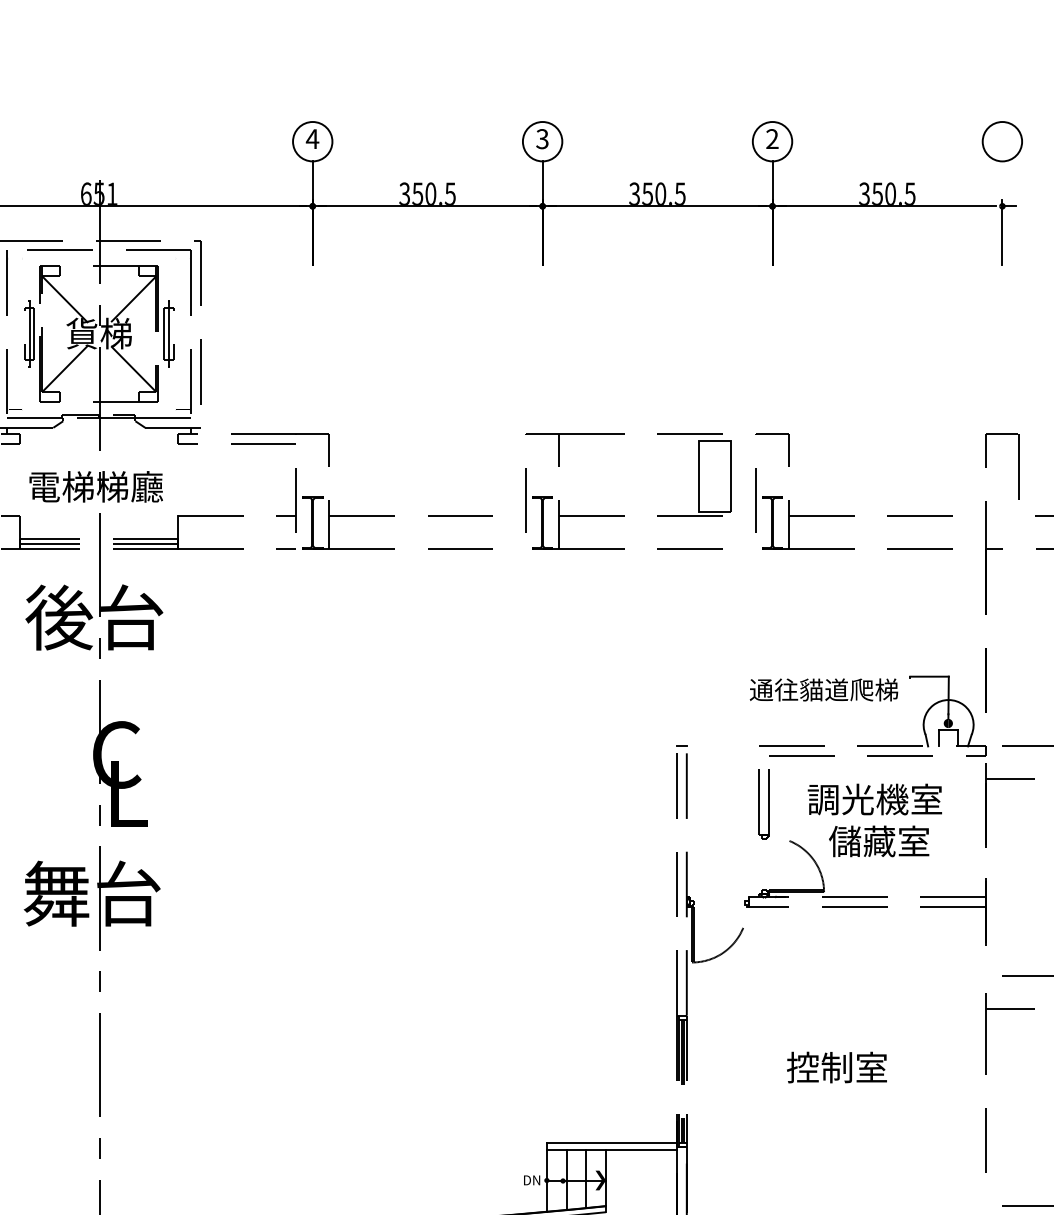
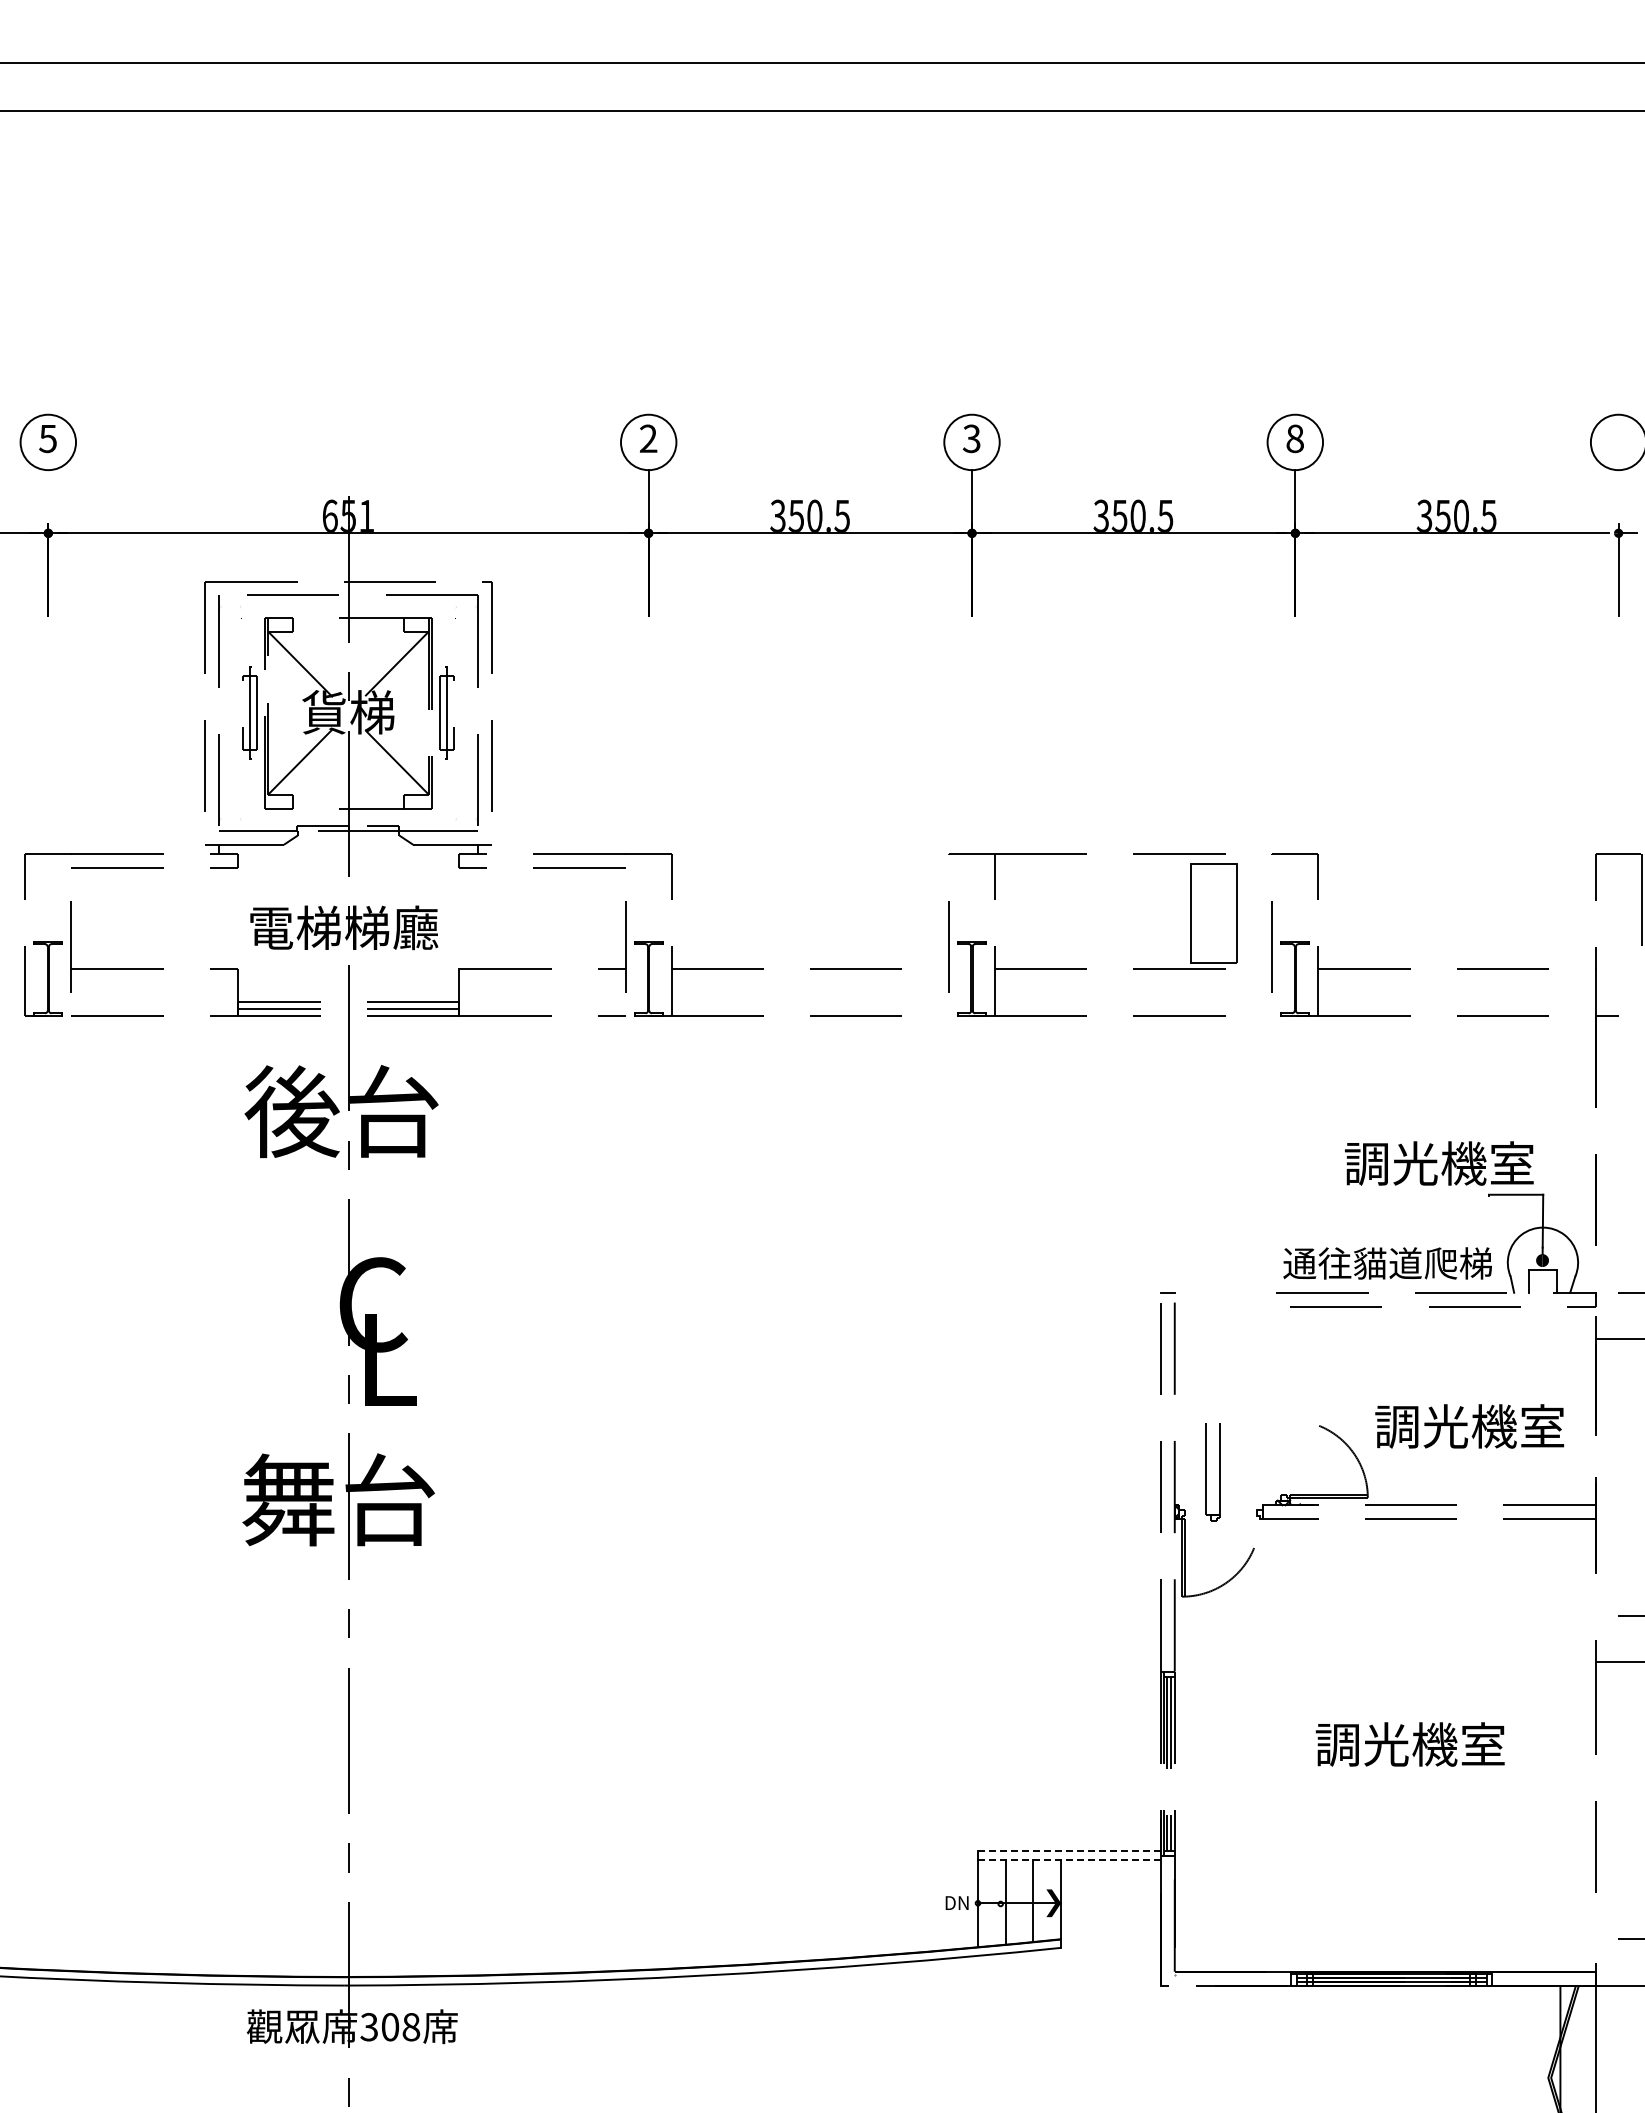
text: (312, 138) -> (648, 438), 4 -> 2
text: (771, 138) -> (1294, 438), 2 -> 8
text: (823, 690) -> (1387, 1263), moved
text: (875, 799) -> (1439, 1163), moved
part: (763, 804) -> (1212, 1472), moved
text: (896, 841) -> (1469, 1426), 儲藏室 -> 調光機室
text: (853, 1067) -> (1409, 1744), 控制室 -> 調光機室
line: (611, 1142) -> (1068, 1850), solid -> dashed
line: (611, 1150) -> (1068, 1860), solid -> dashed

